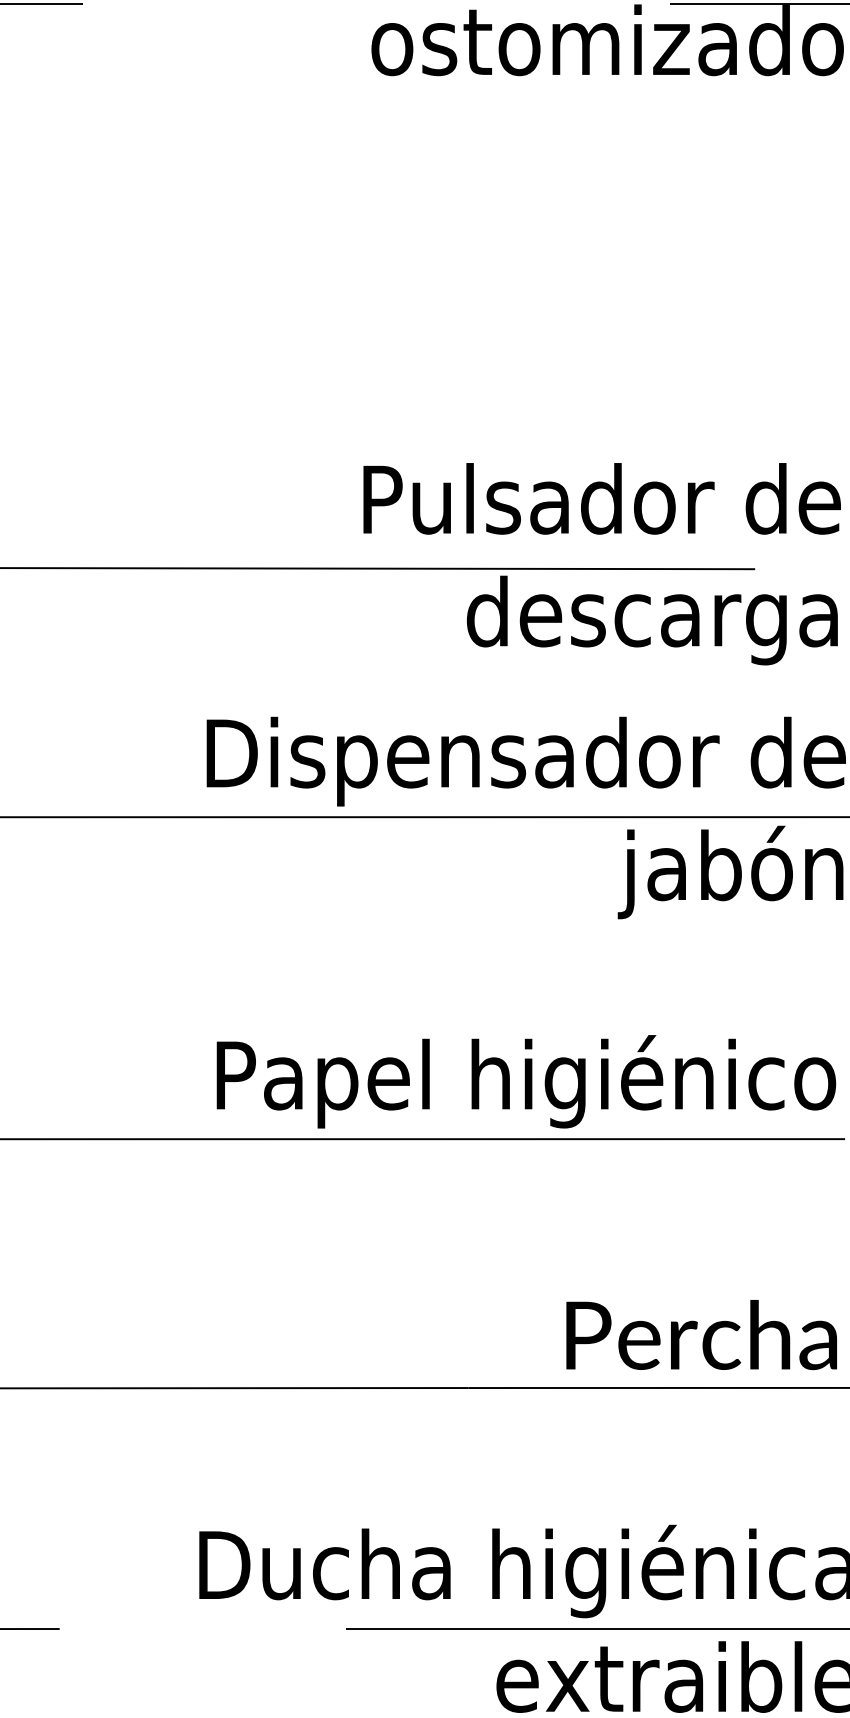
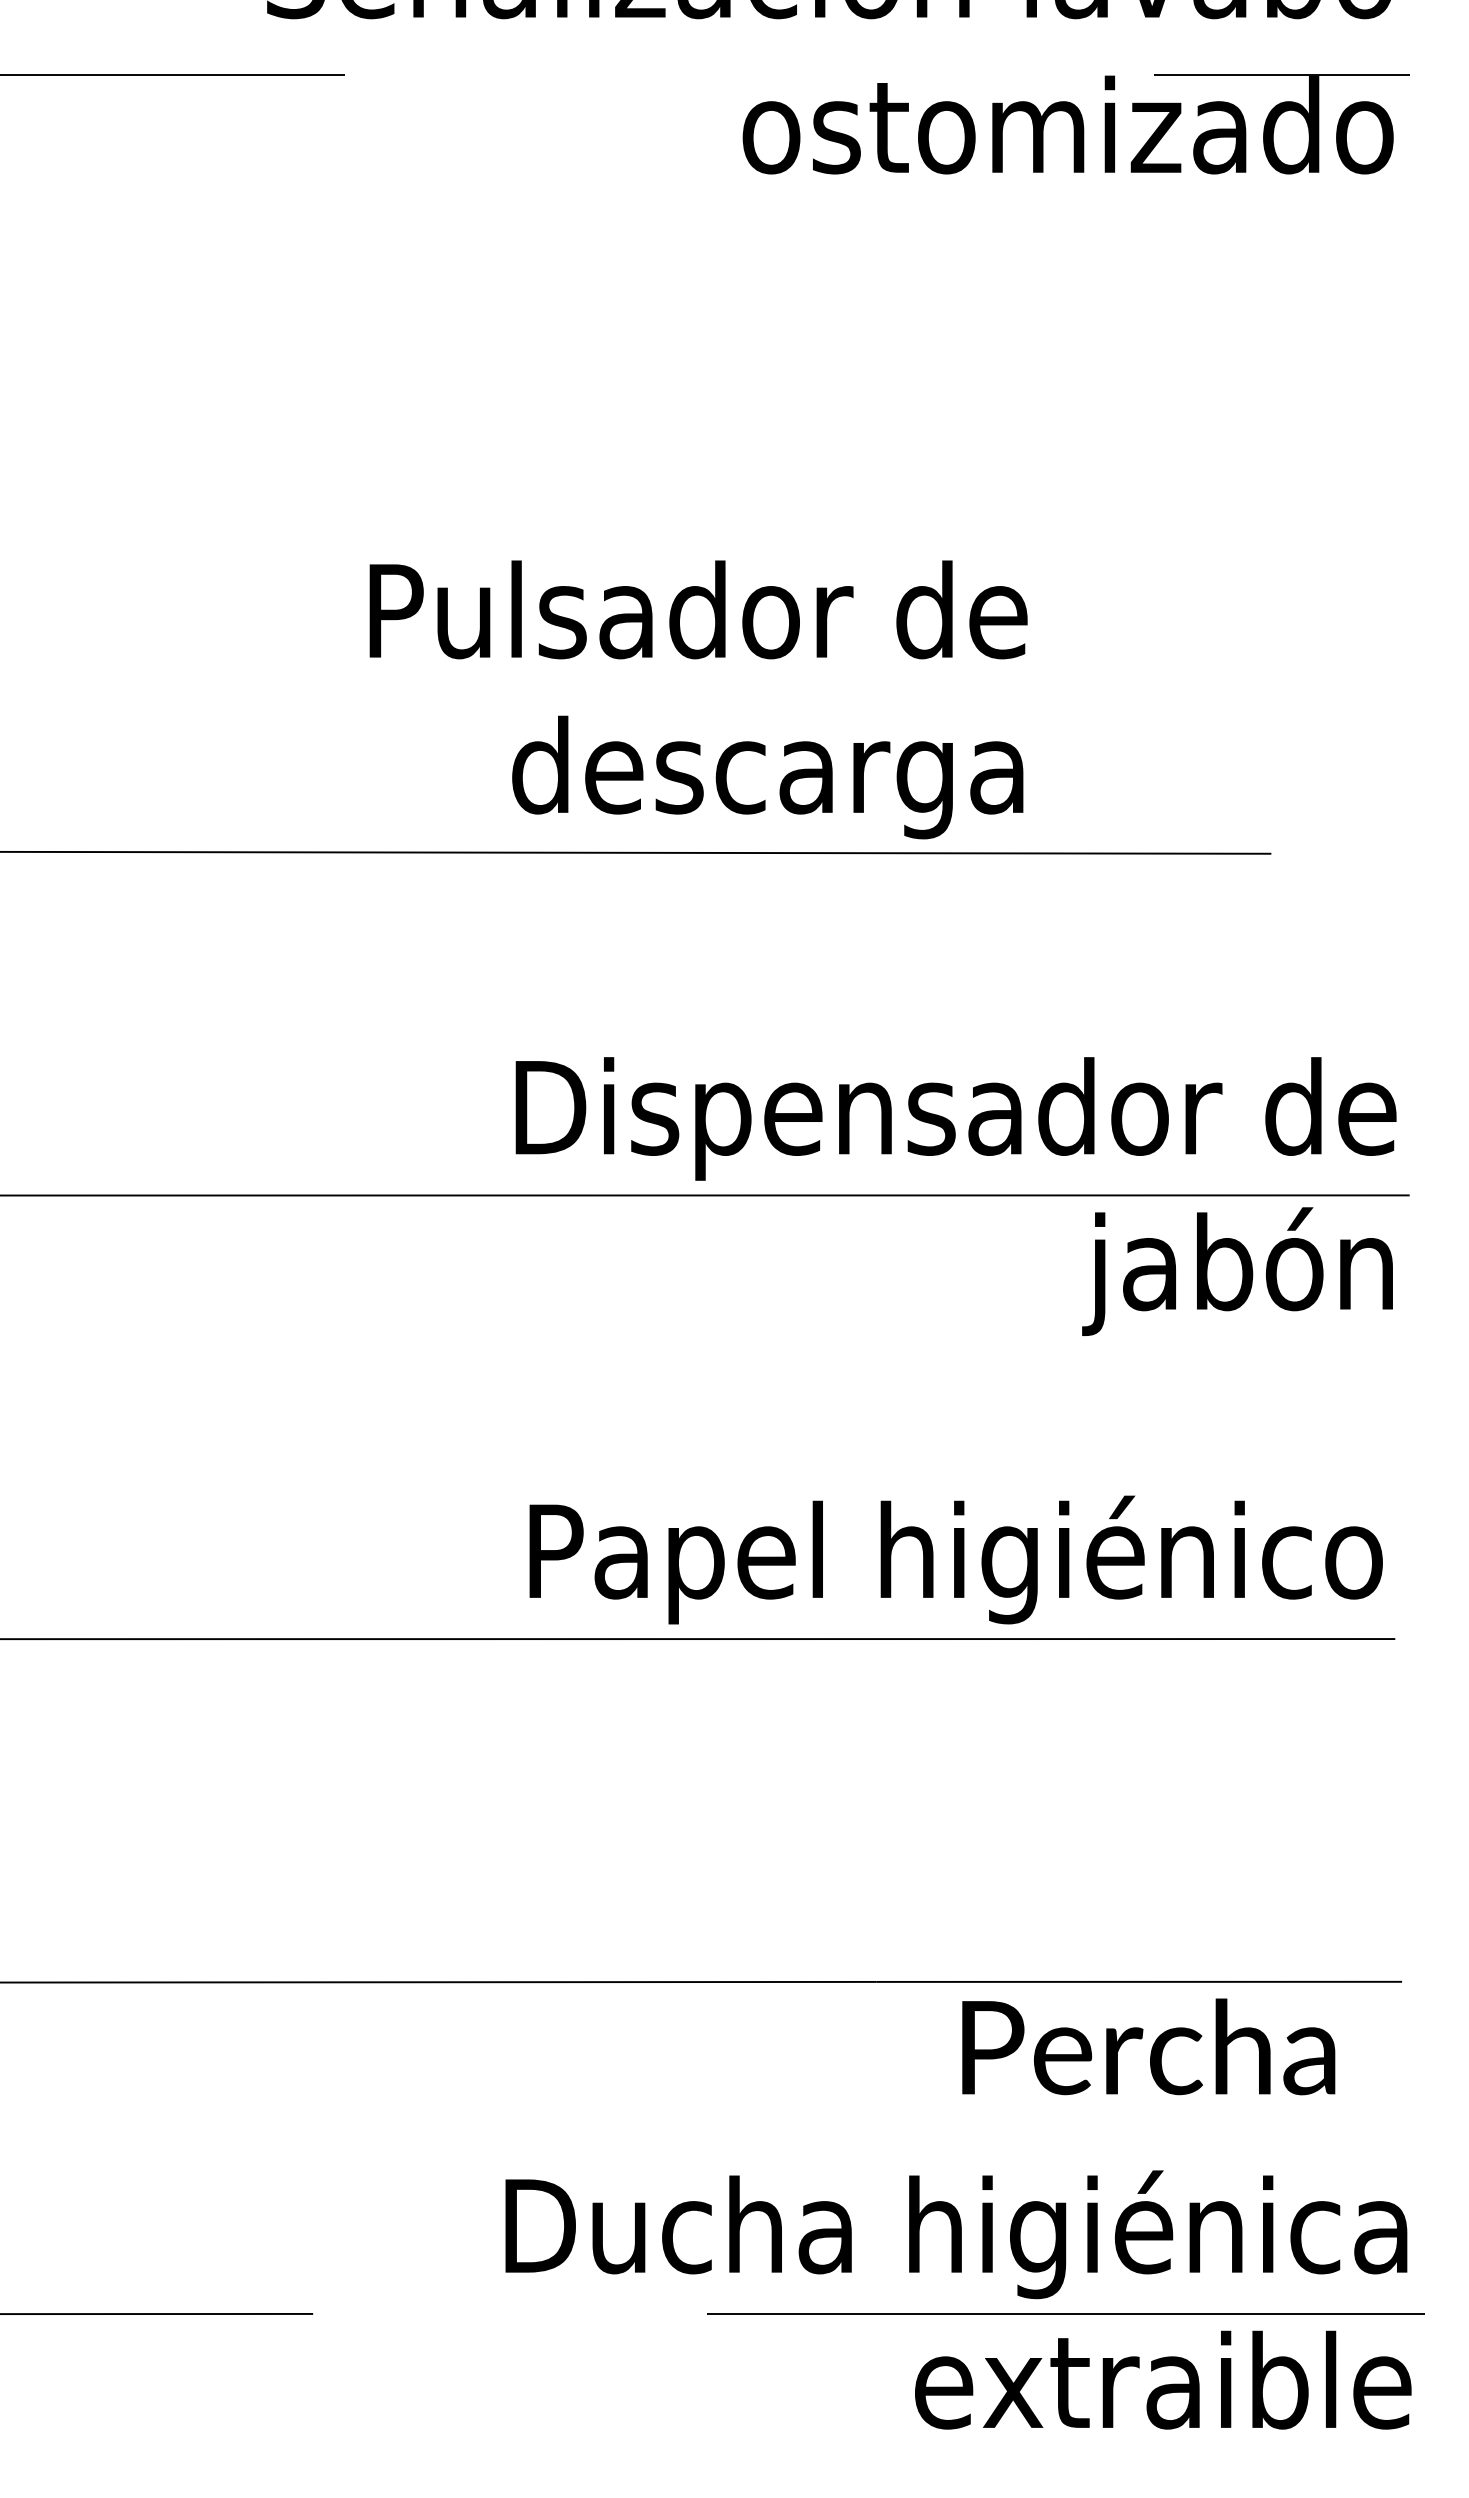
text: (602, 563) -> (698, 699), moved
text: (701, 1334) -> (1148, 2046), moved

